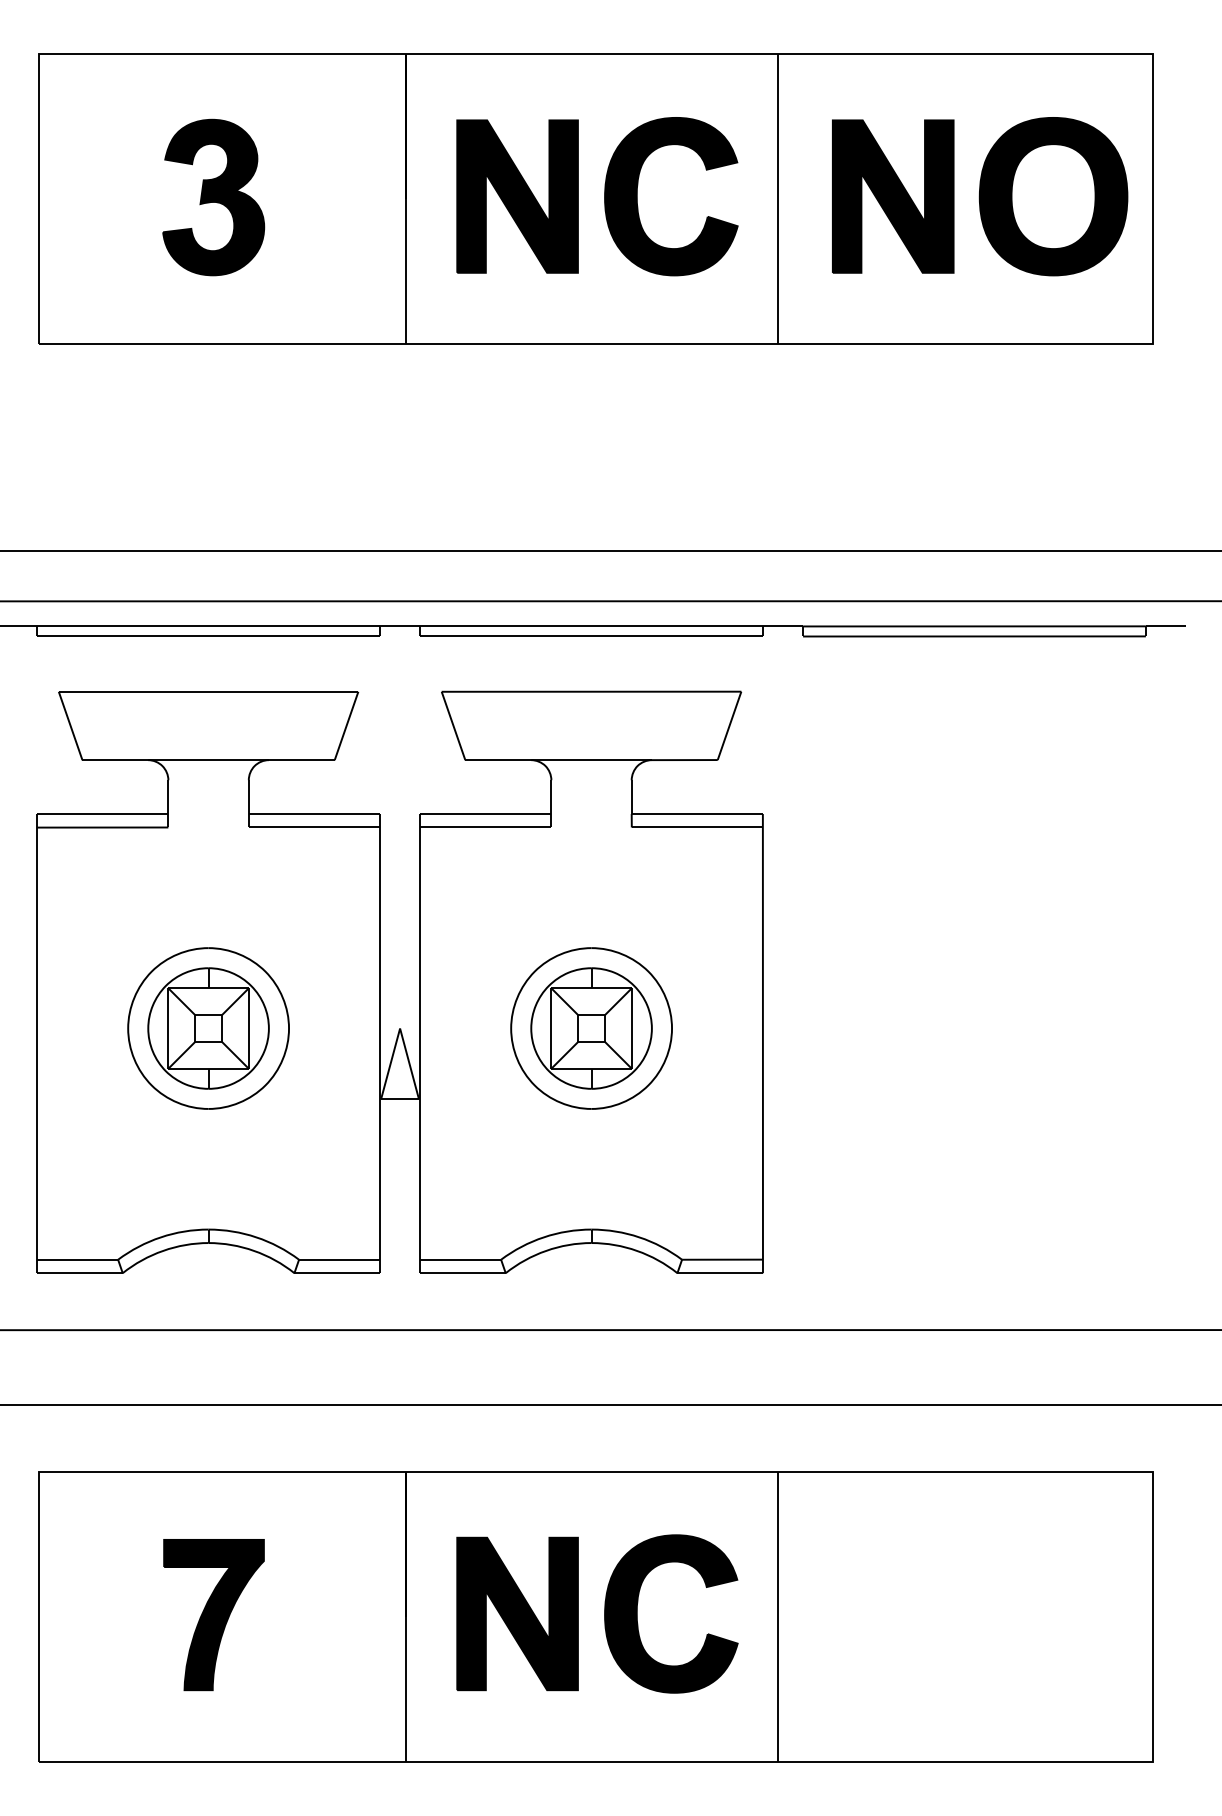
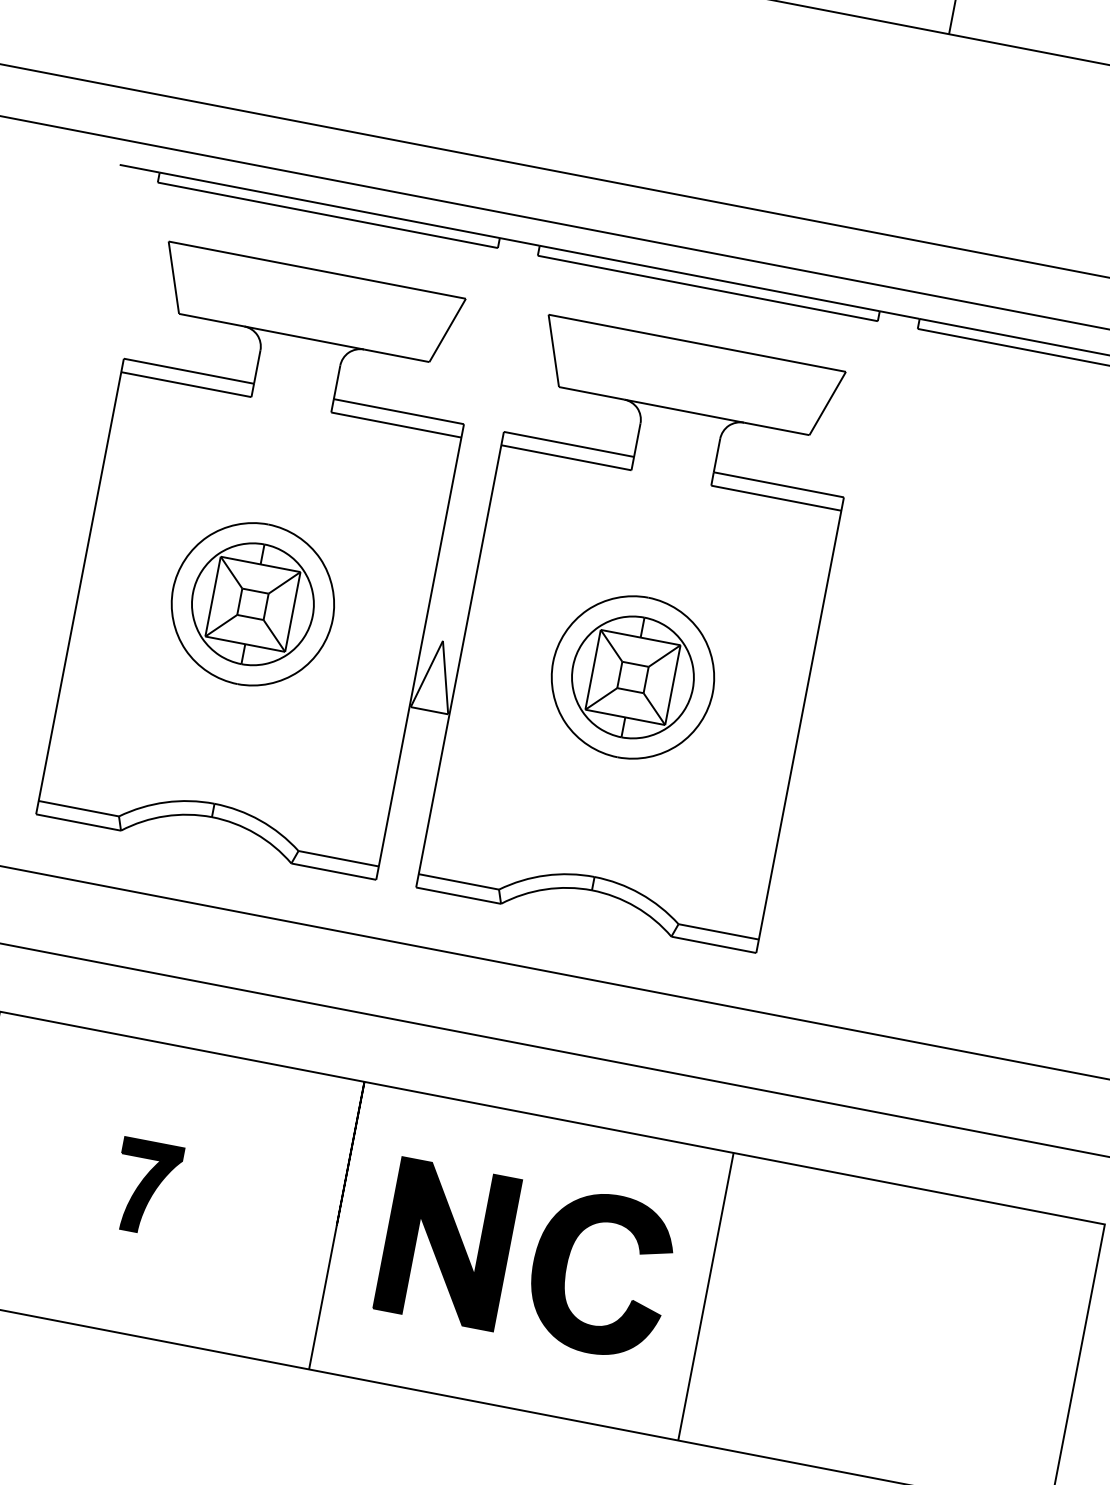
part: (213, 1615) -> (145, 1187), size x0.6

